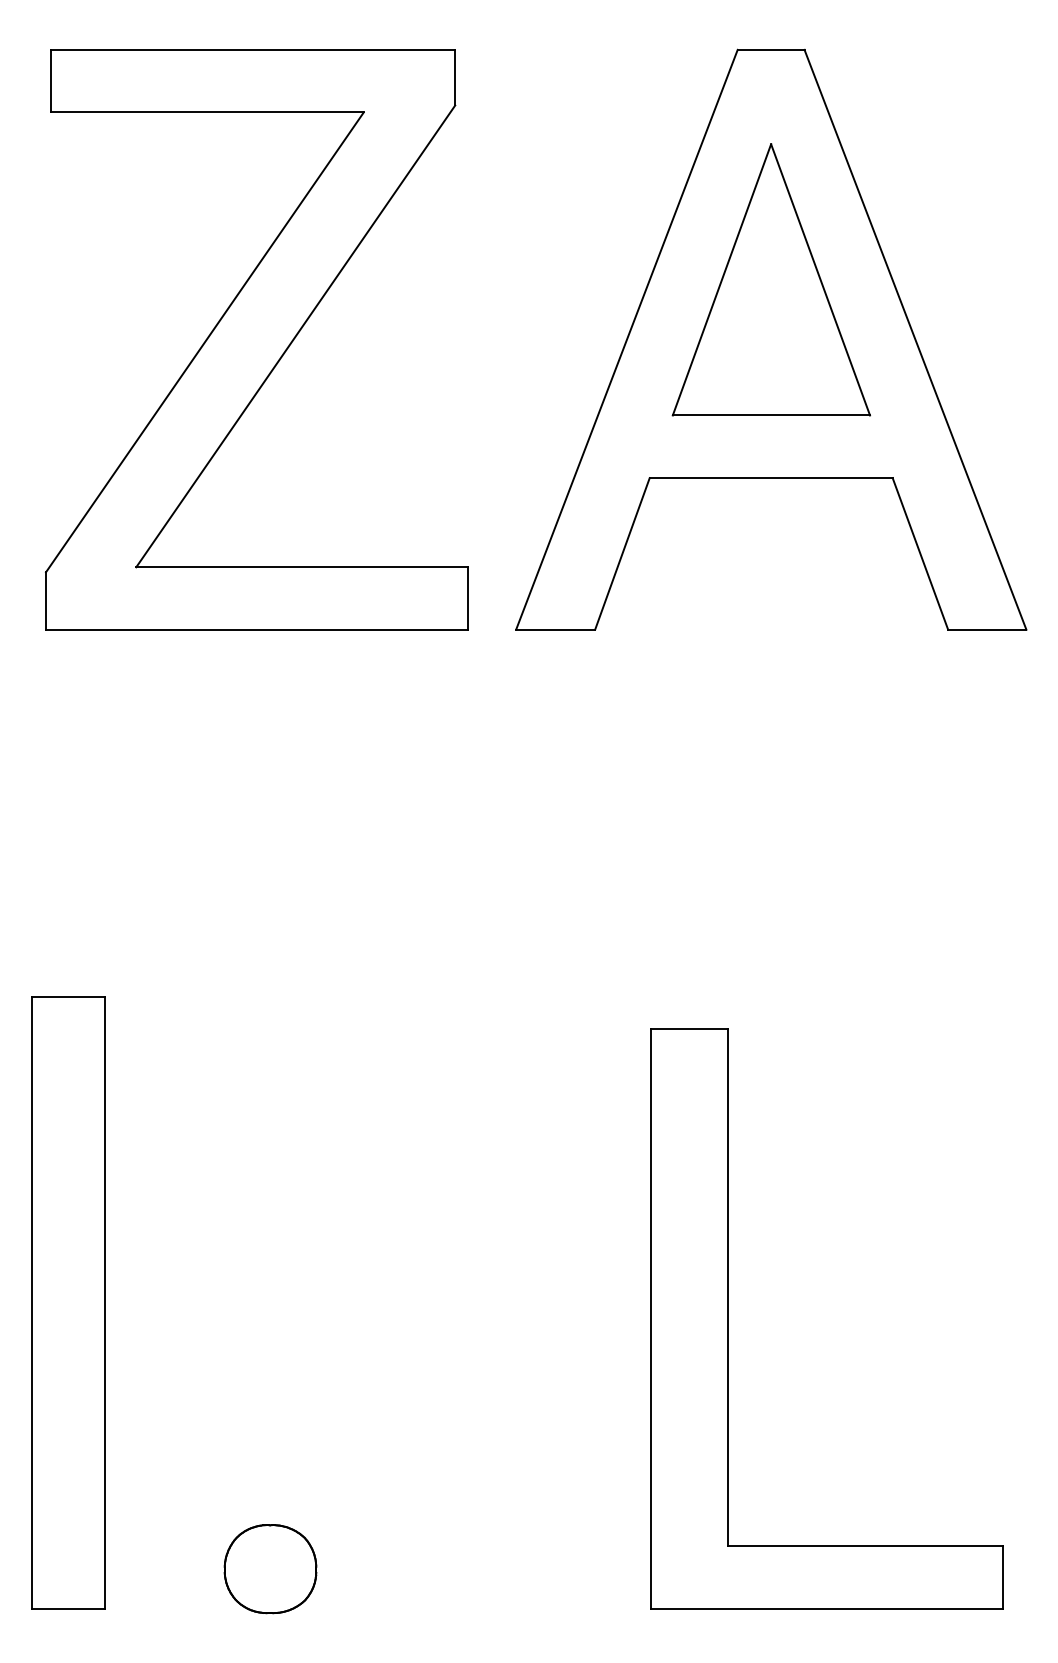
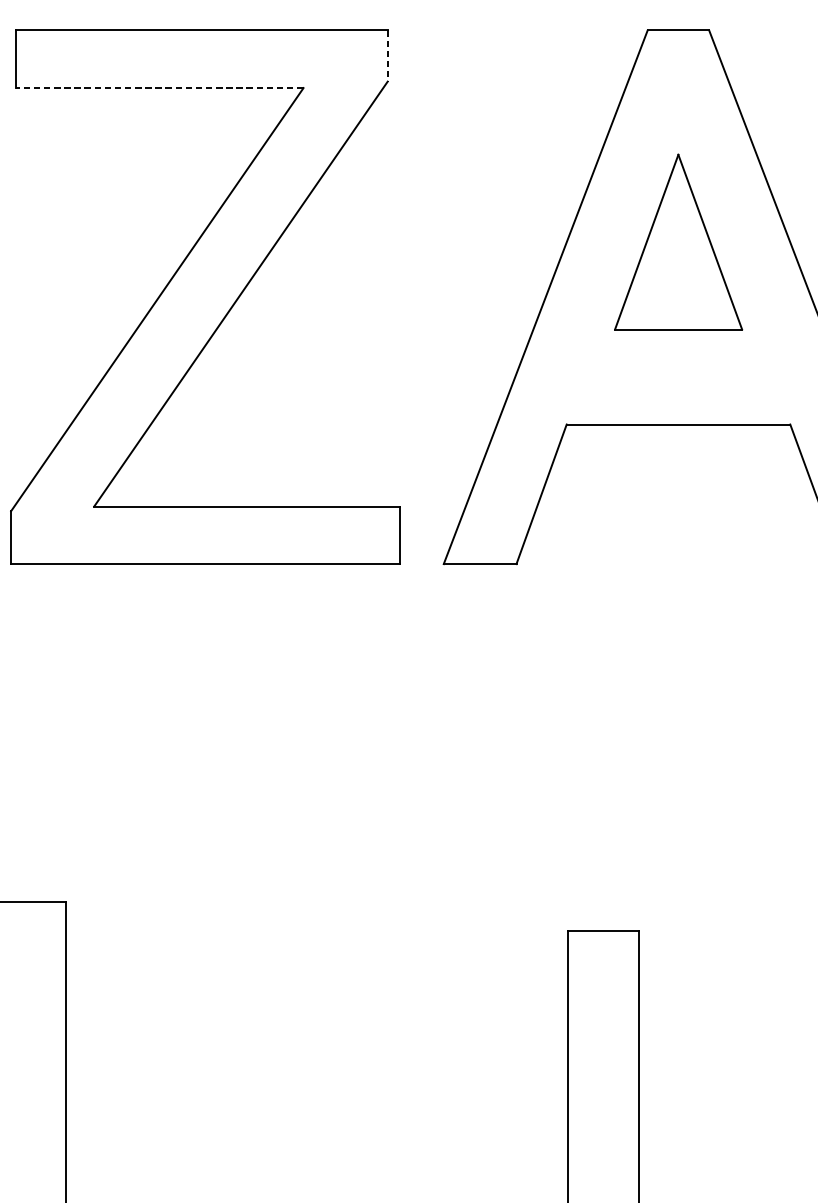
line: (455, 77) -> (387, 55), solid -> dashed
line: (206, 112) -> (158, 88), solid -> dashed
part: (770, 279) -> (677, 241), size x0.7

